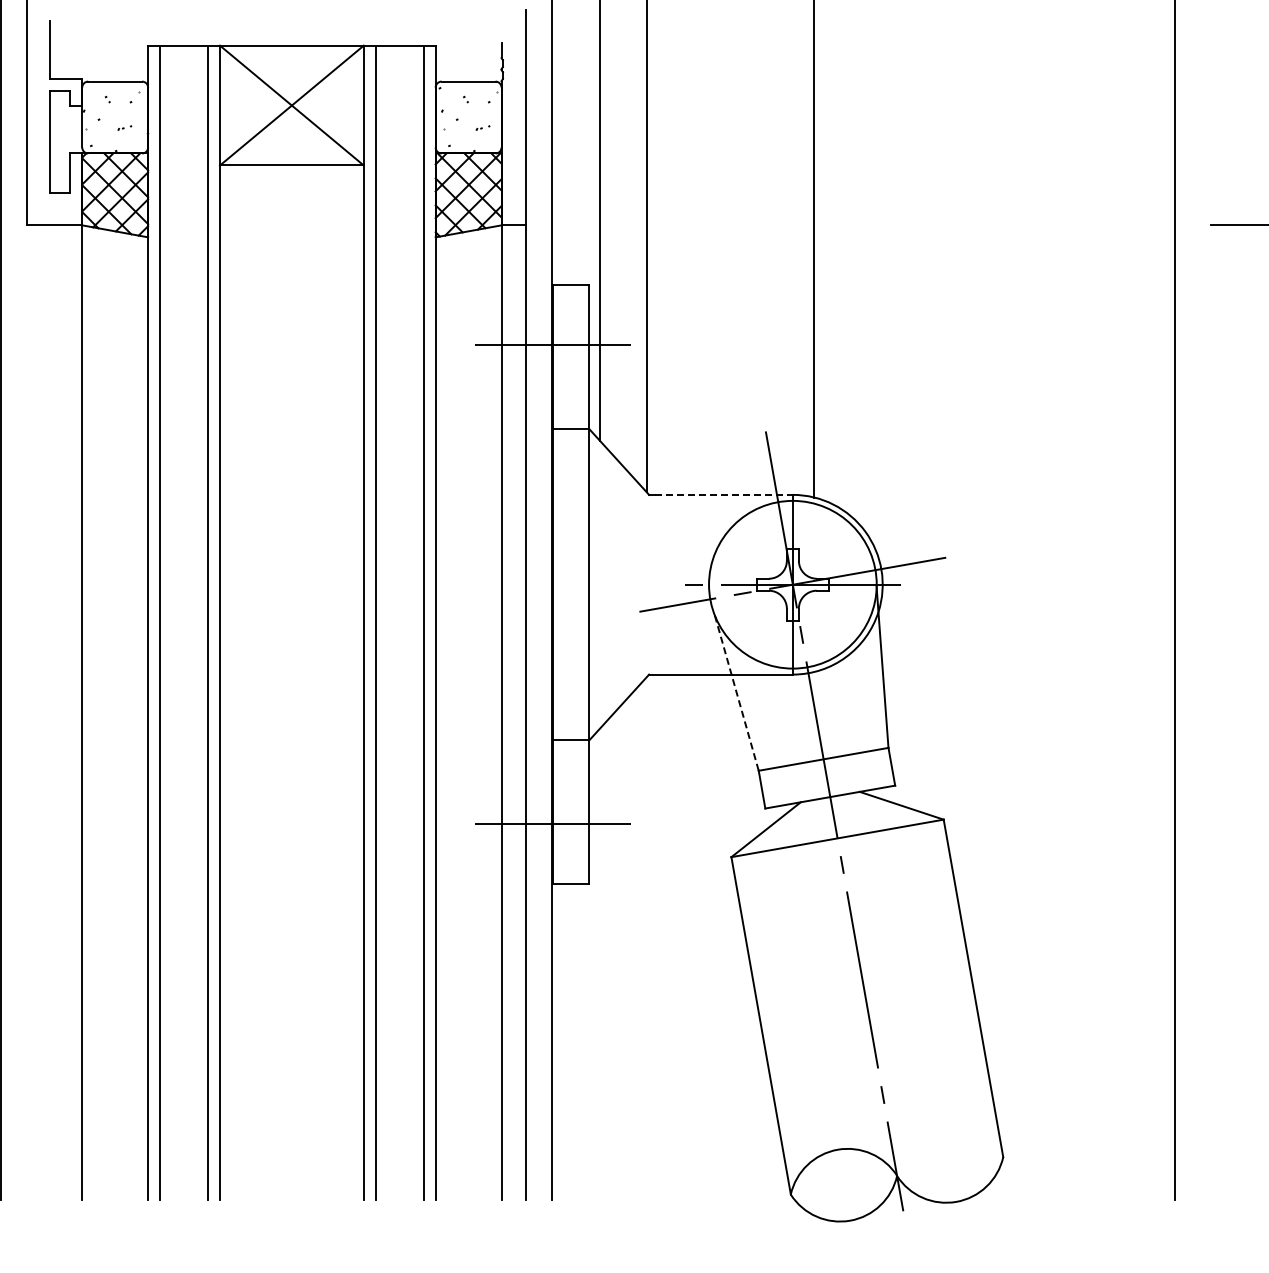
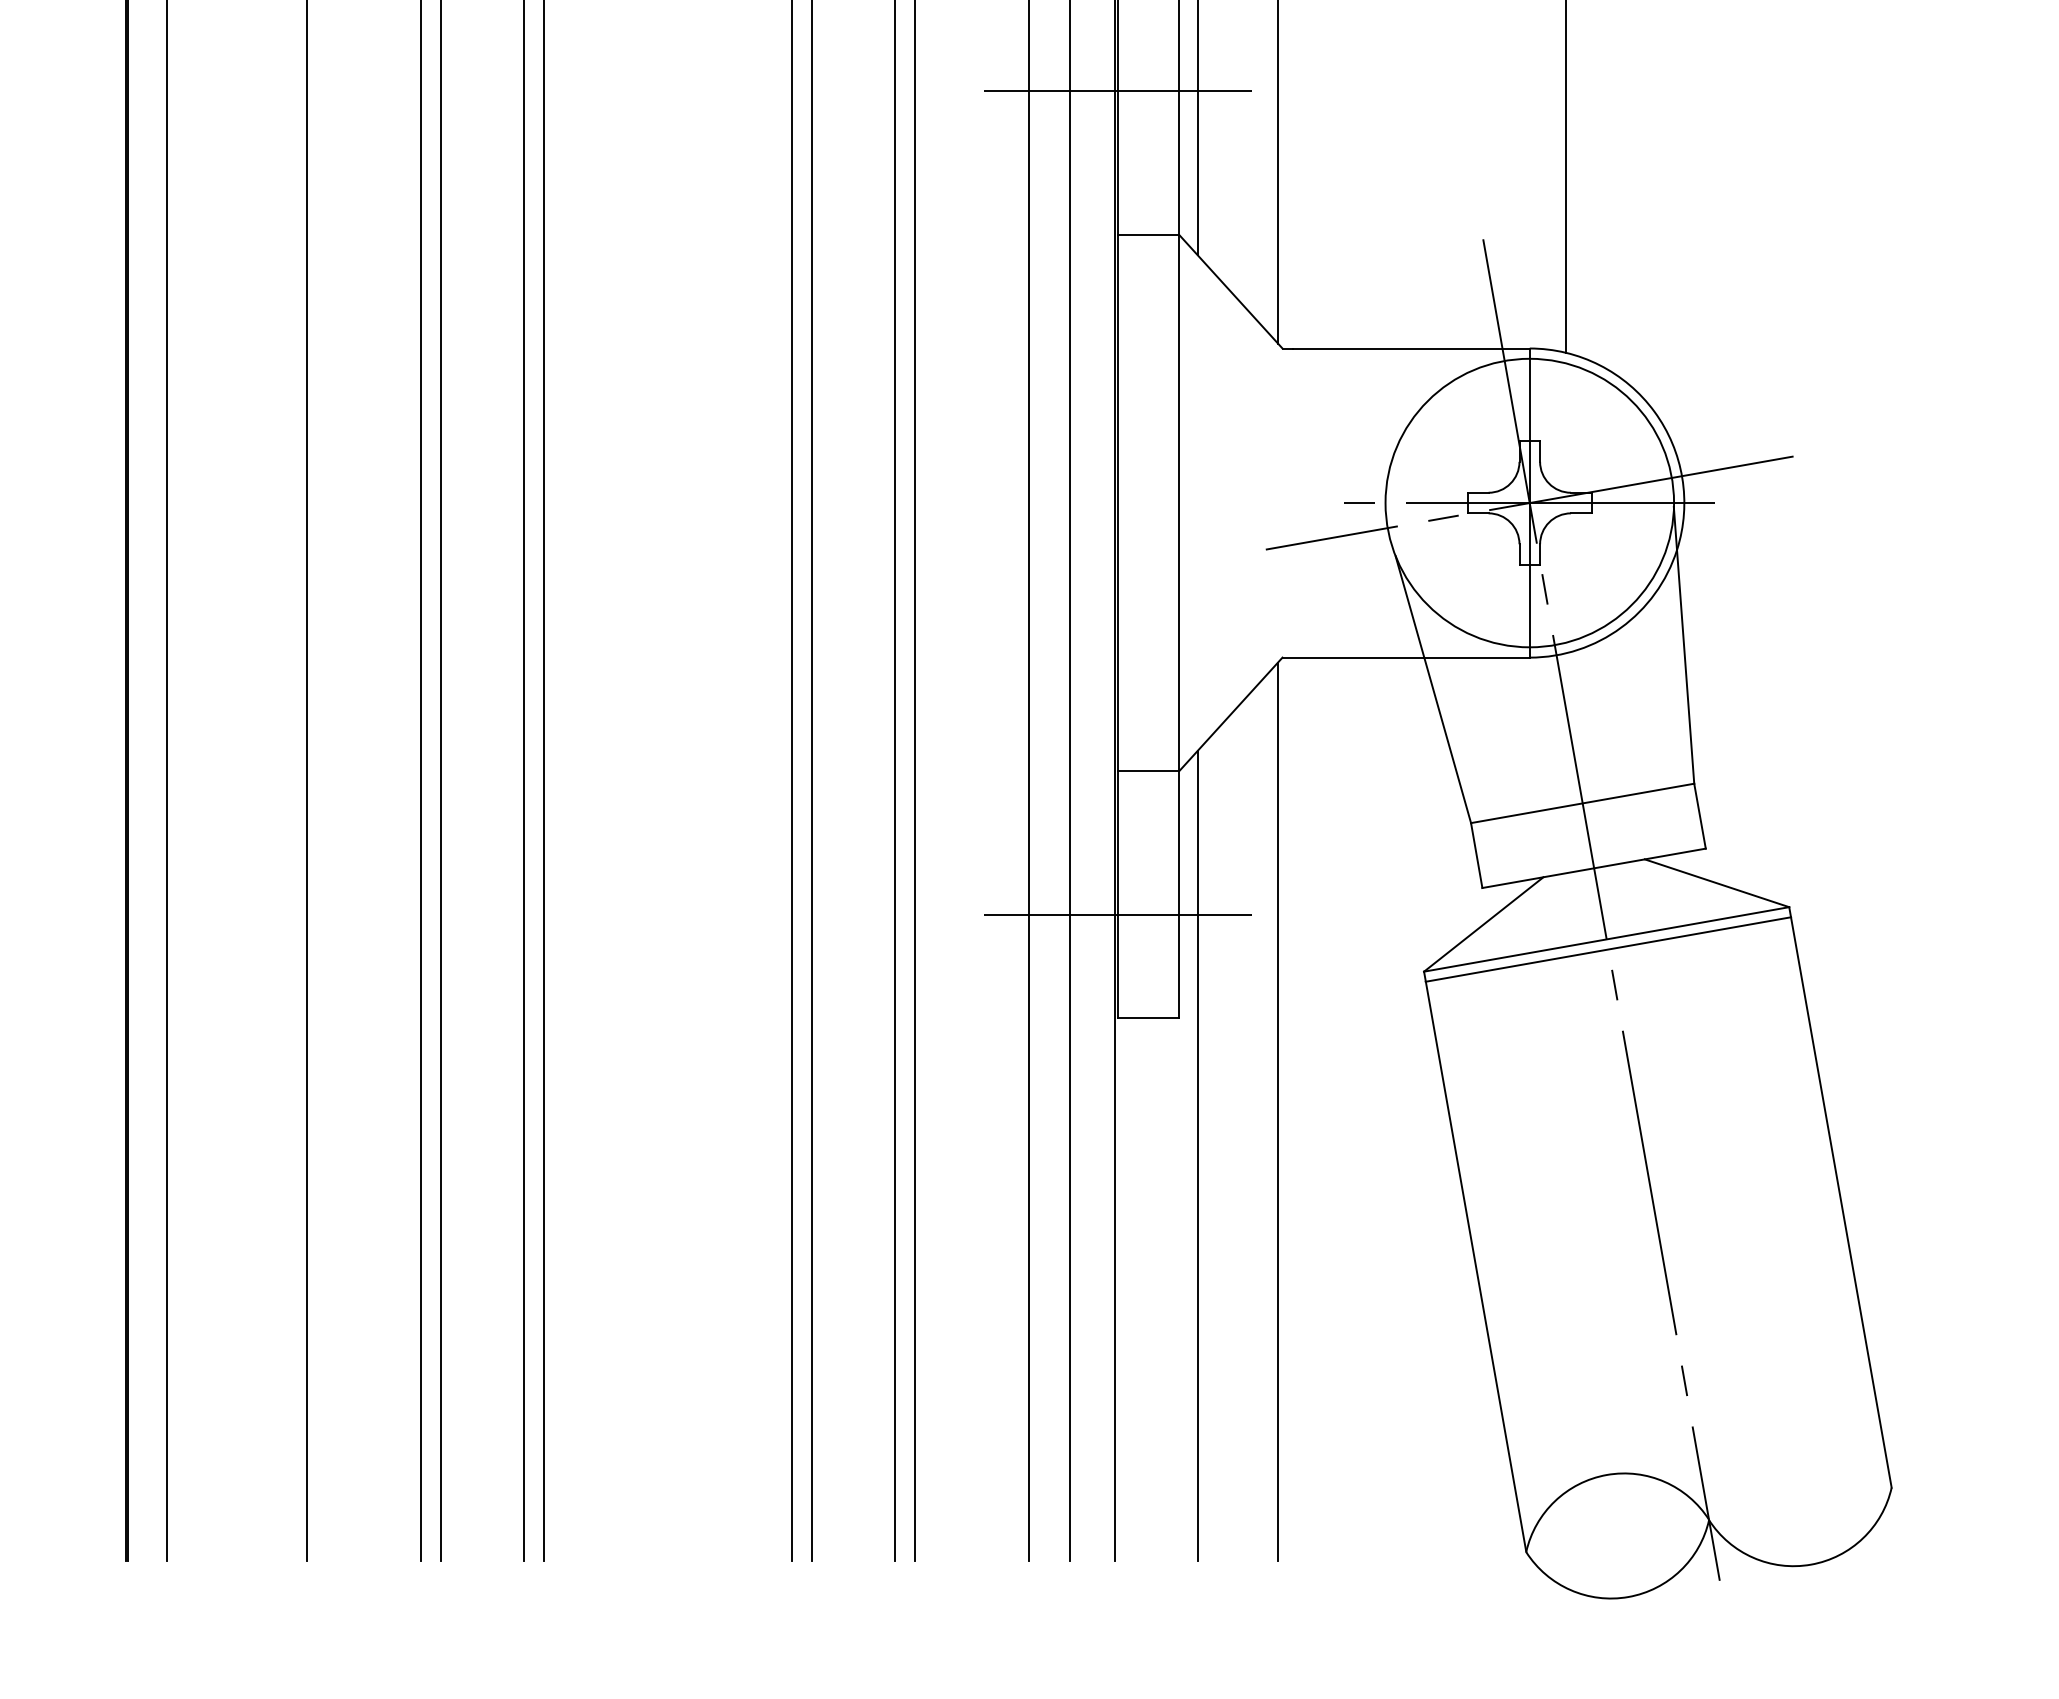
line: (724, 494) -> (1412, 347), dashed -> solid
line: (736, 693) -> (1432, 690), dashed -> solid
line: (838, 844) -> (1608, 949), added
line: (646, 938) -> (1277, 1111), added
line: (599, 963) -> (1197, 1154), added

